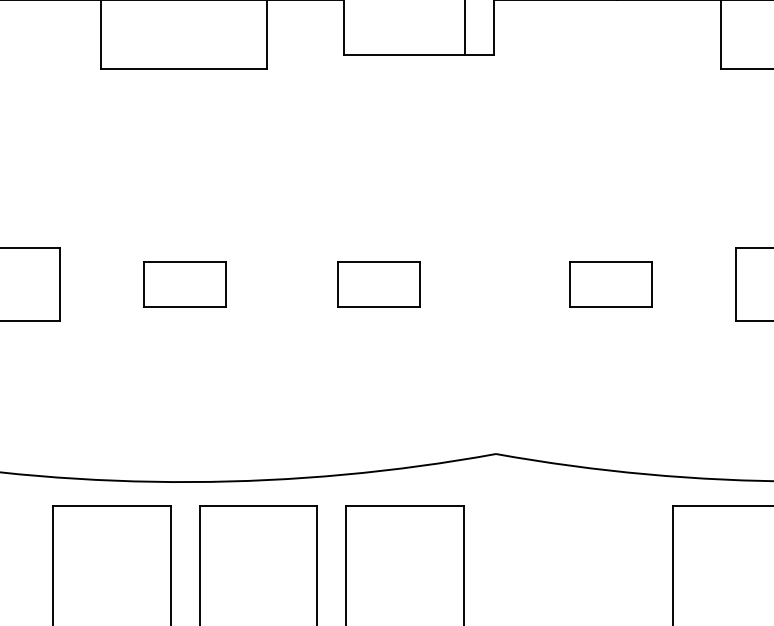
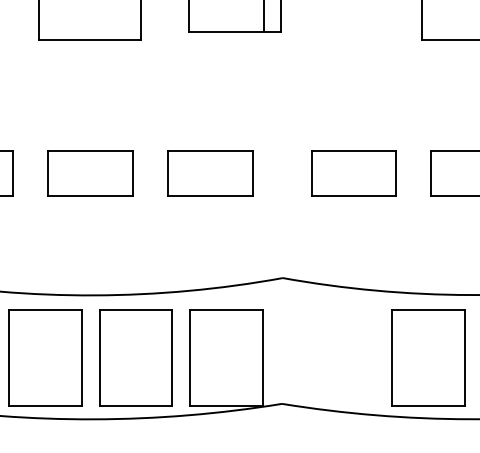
part: (184, 284) -> (90, 173), size x1.67
part: (378, 284) -> (210, 173), size x1.67
part: (610, 284) -> (353, 173), size x1.67

